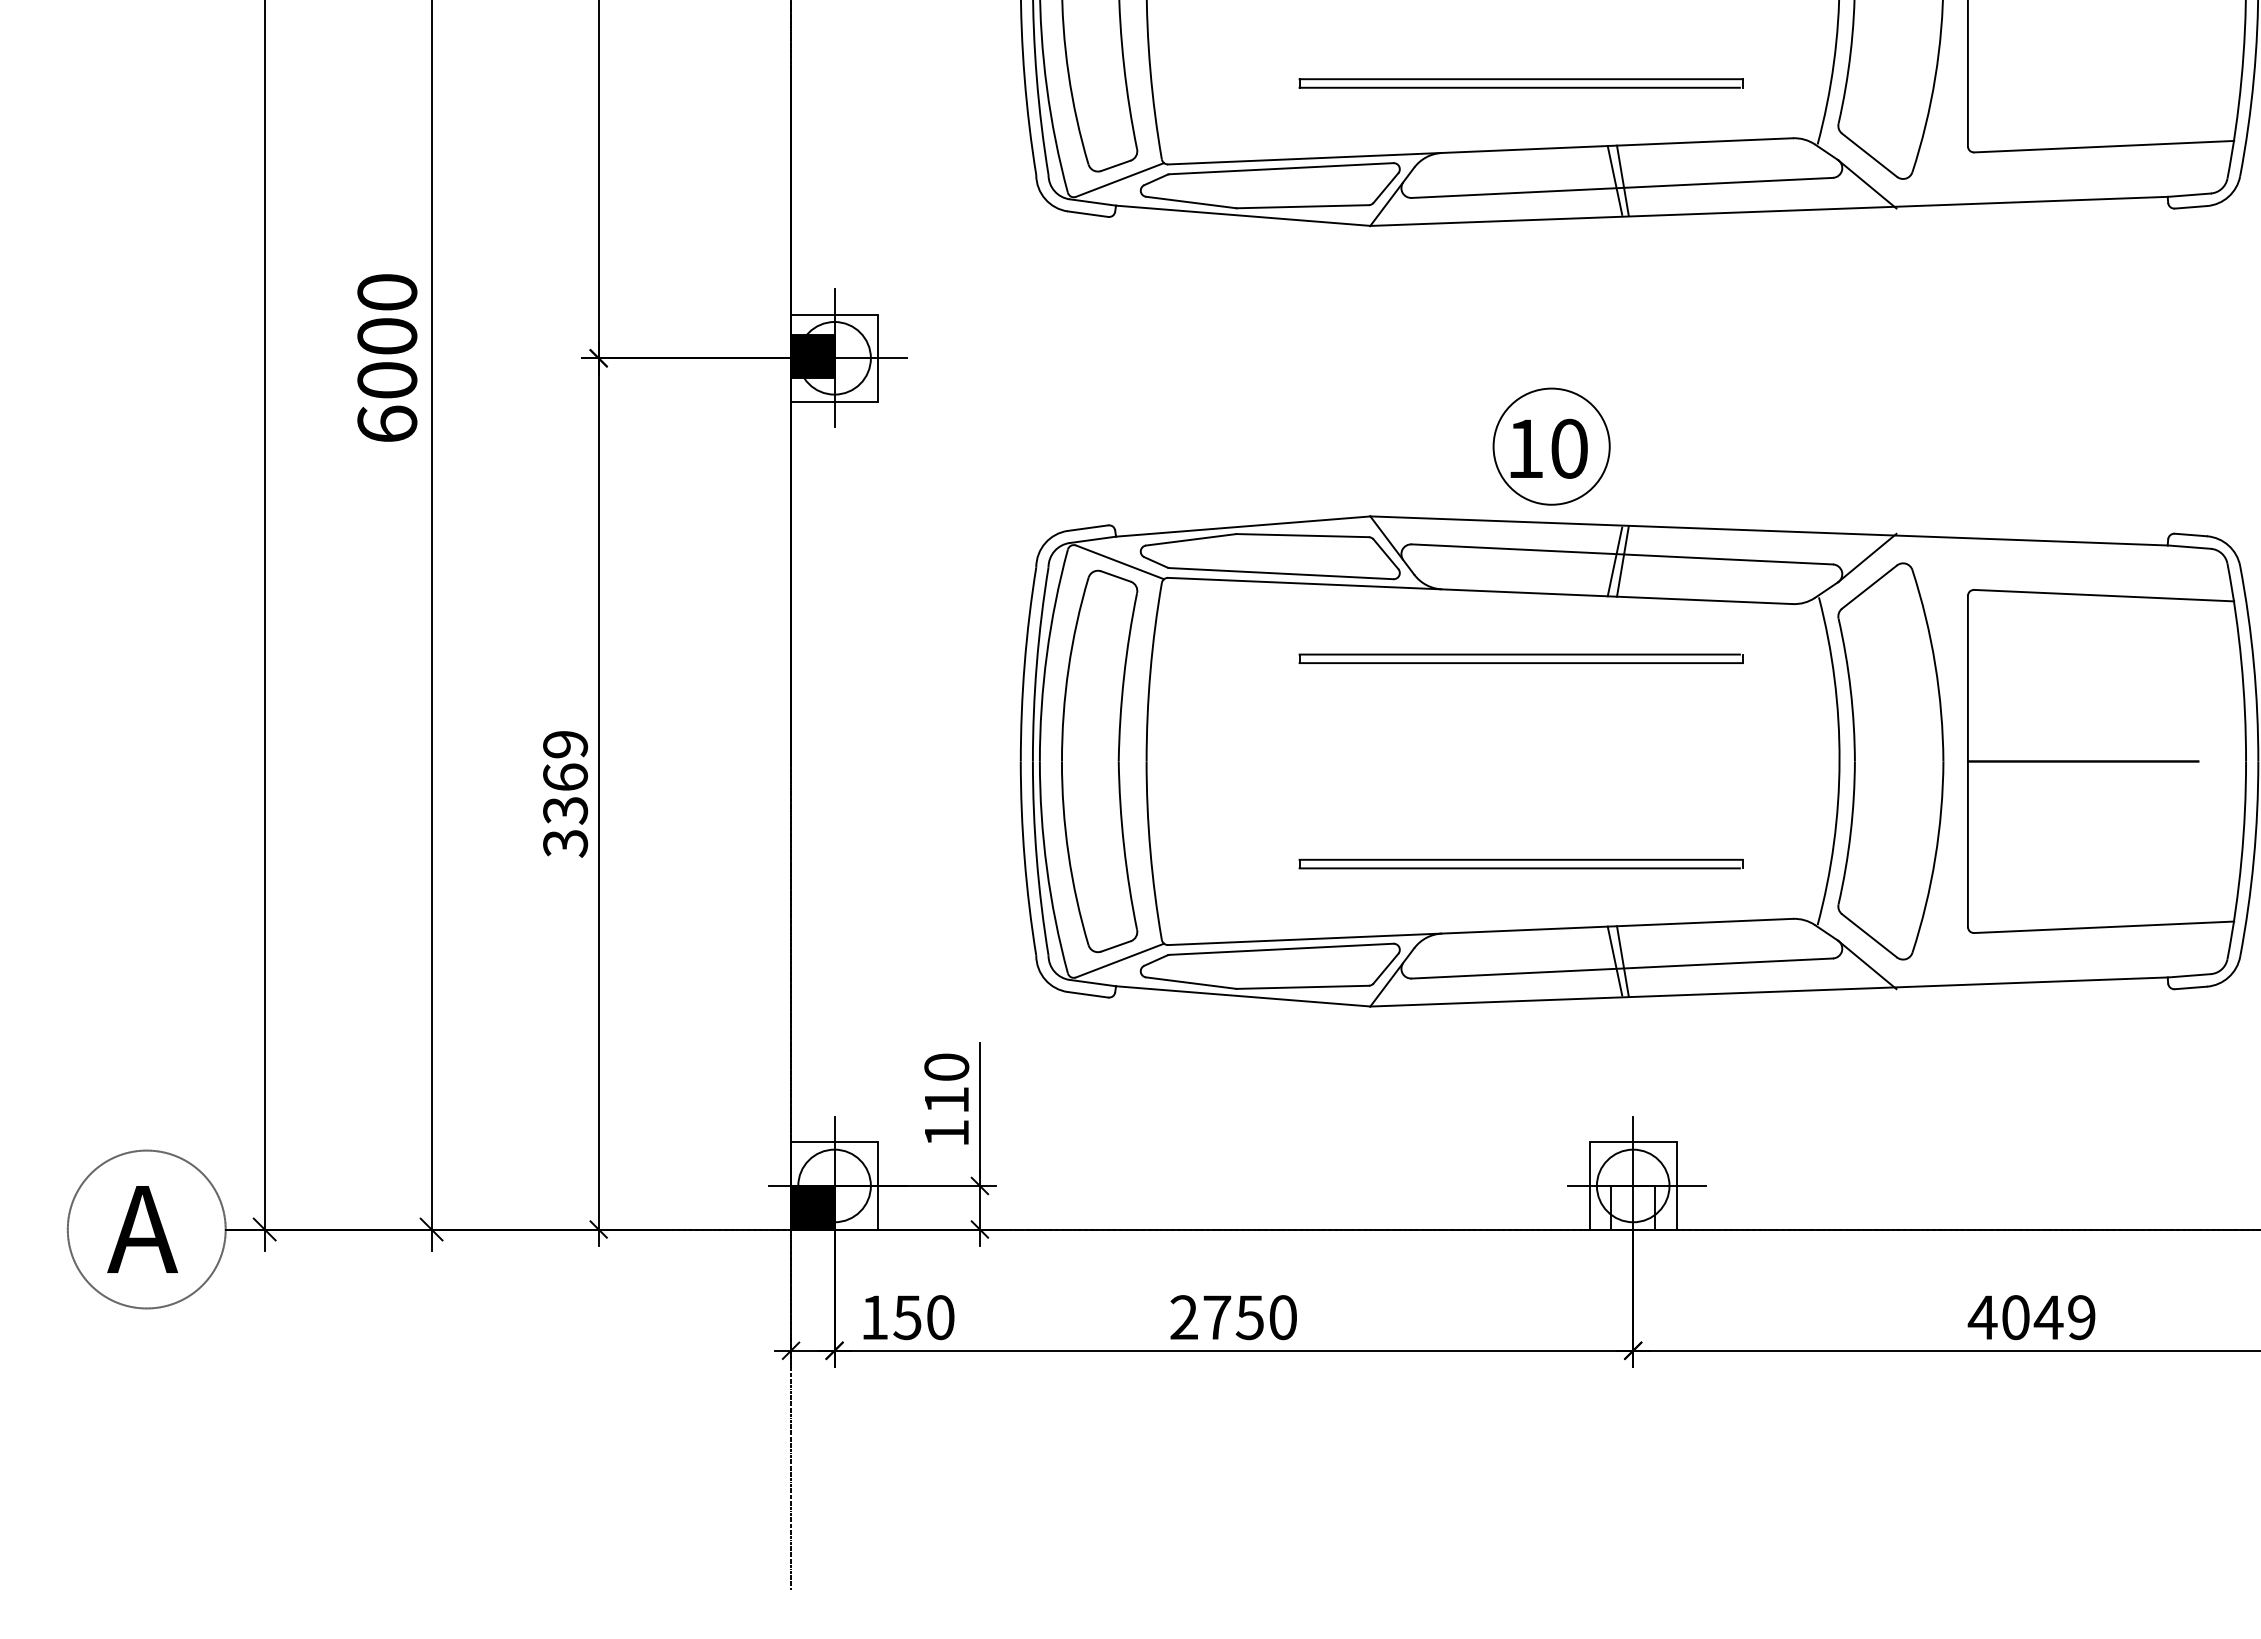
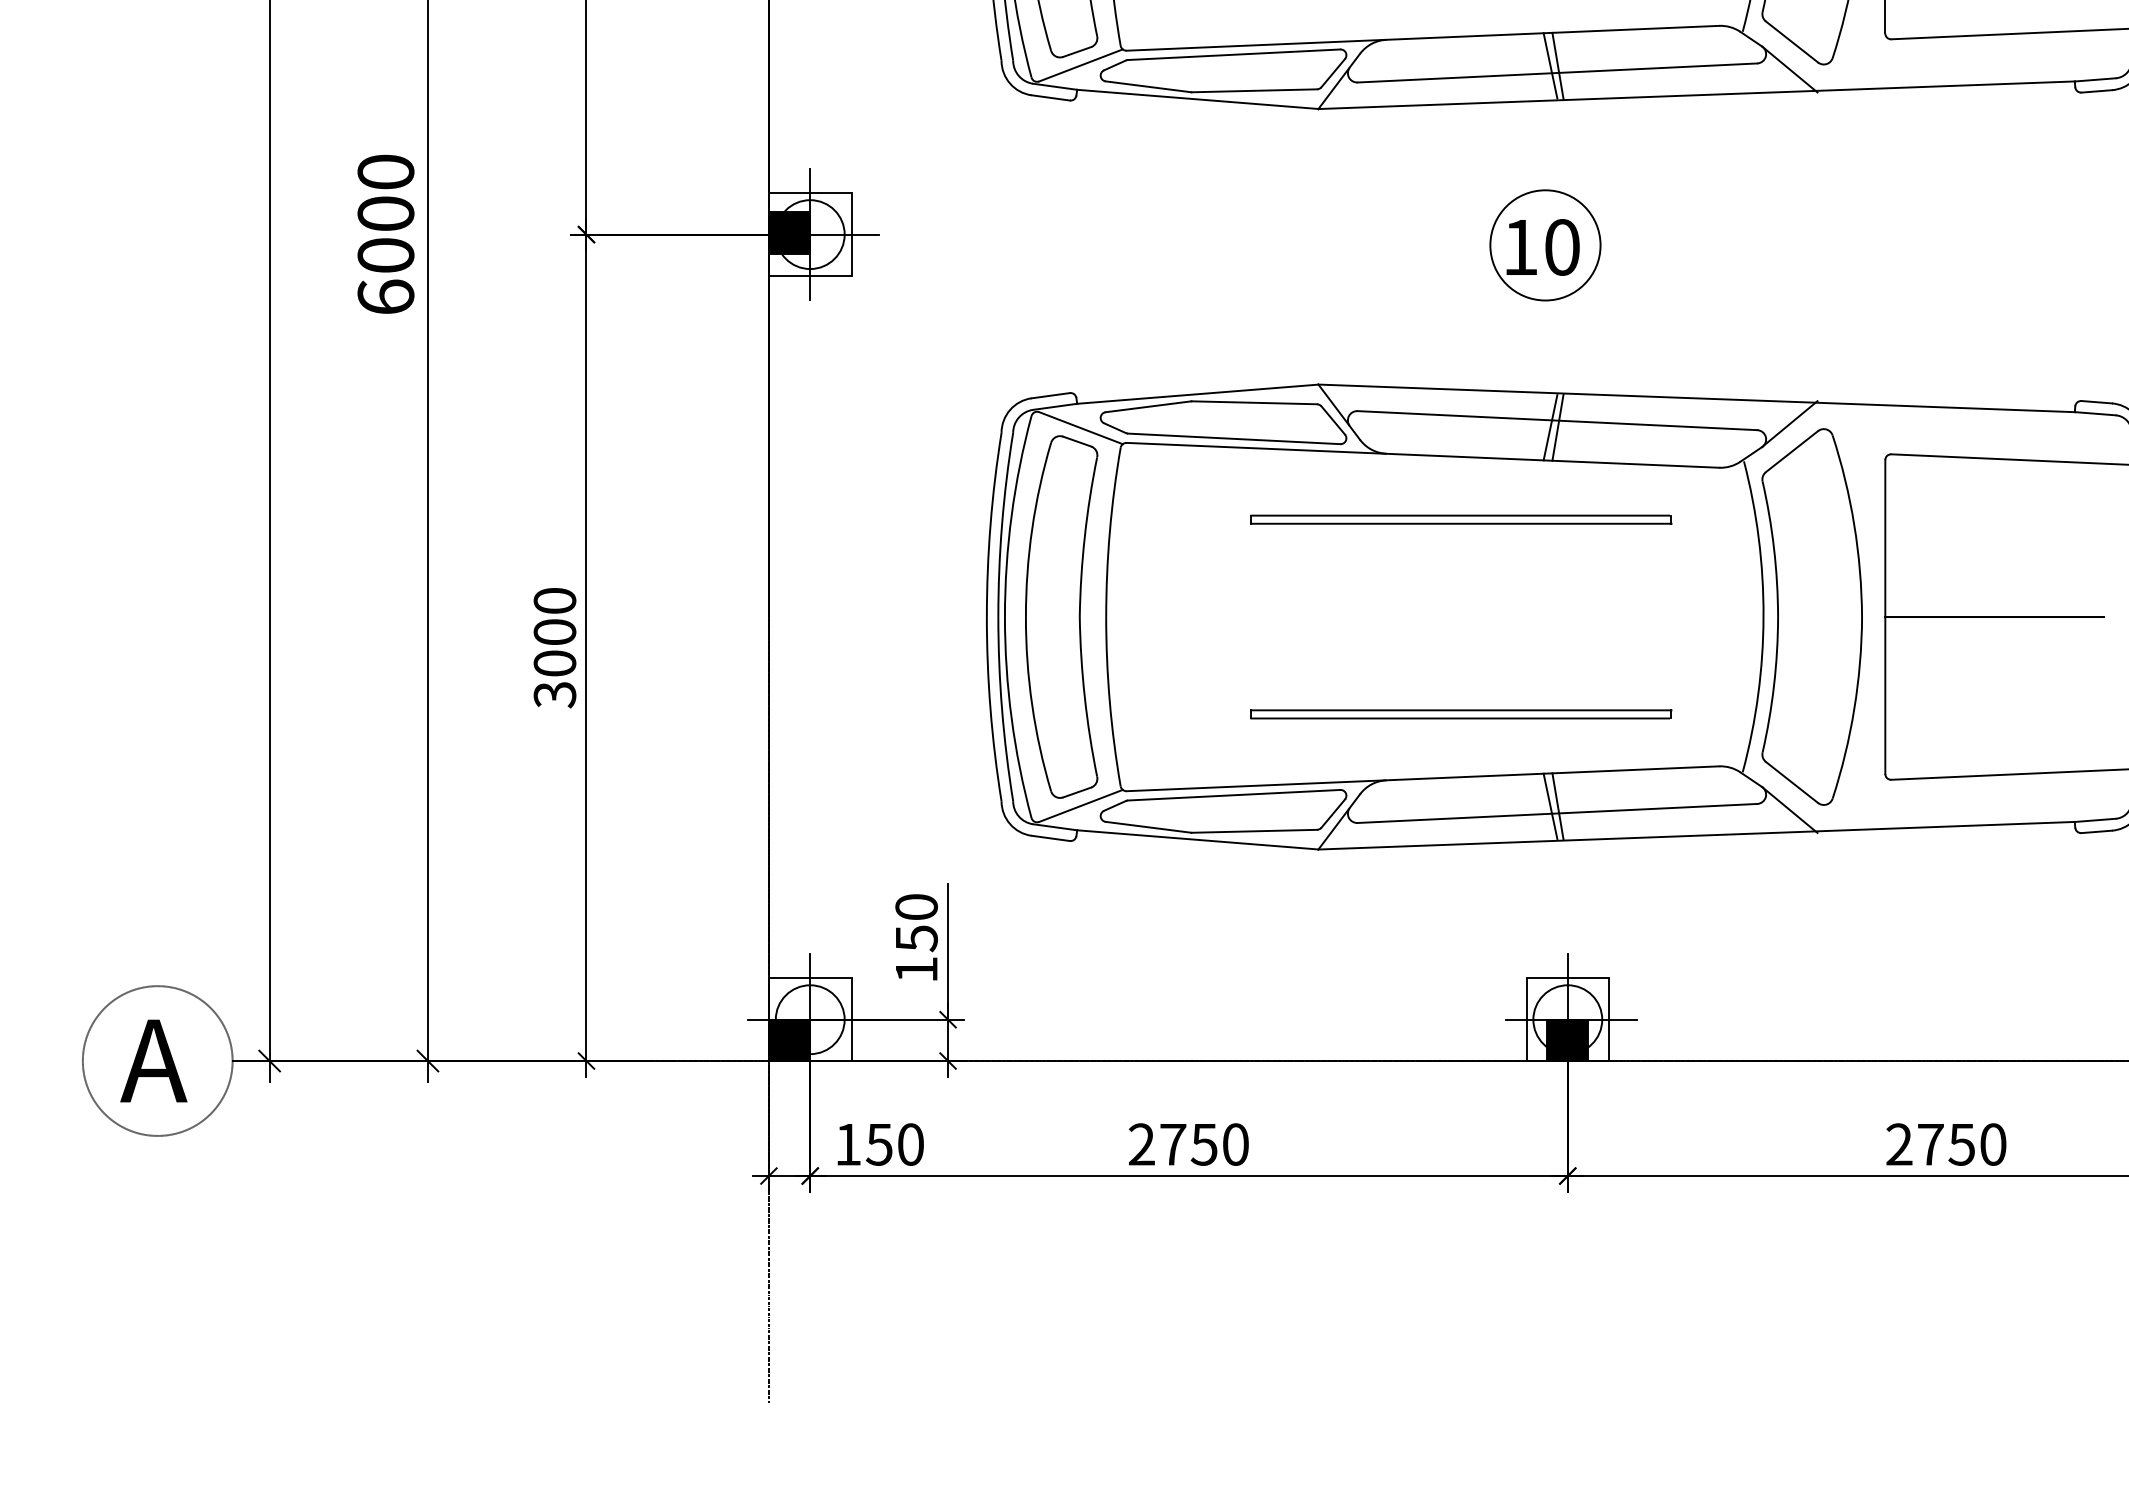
part: (1551, 446) -> (1545, 245), moved
text: (565, 777) -> (554, 632), 3369 -> 3000
text: (947, 1100) -> (917, 938), 110 -> 150
fill: (1632, 1207) -> (1567, 1040), added
text: (2031, 1317) -> (1945, 1144), 4049 -> 2750

